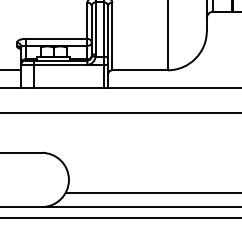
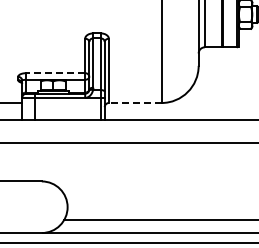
line: (56, 39) -> (55, 73), solid -> dashed
line: (139, 70) -> (134, 103), solid -> dashed

